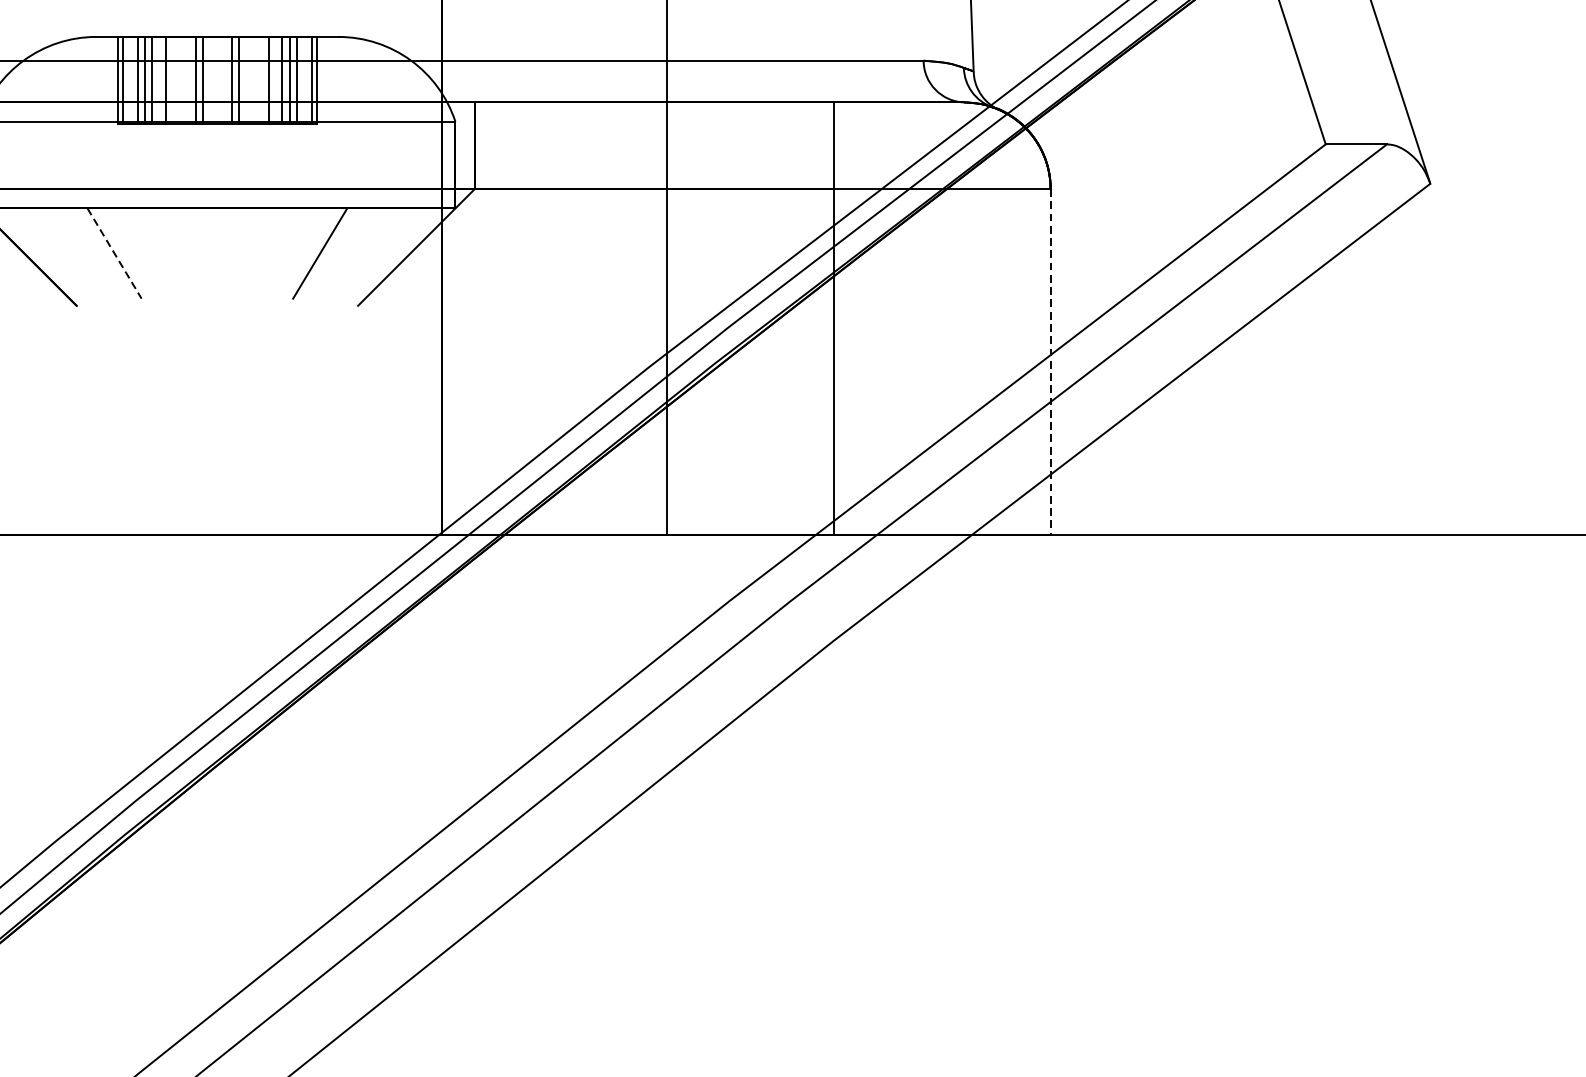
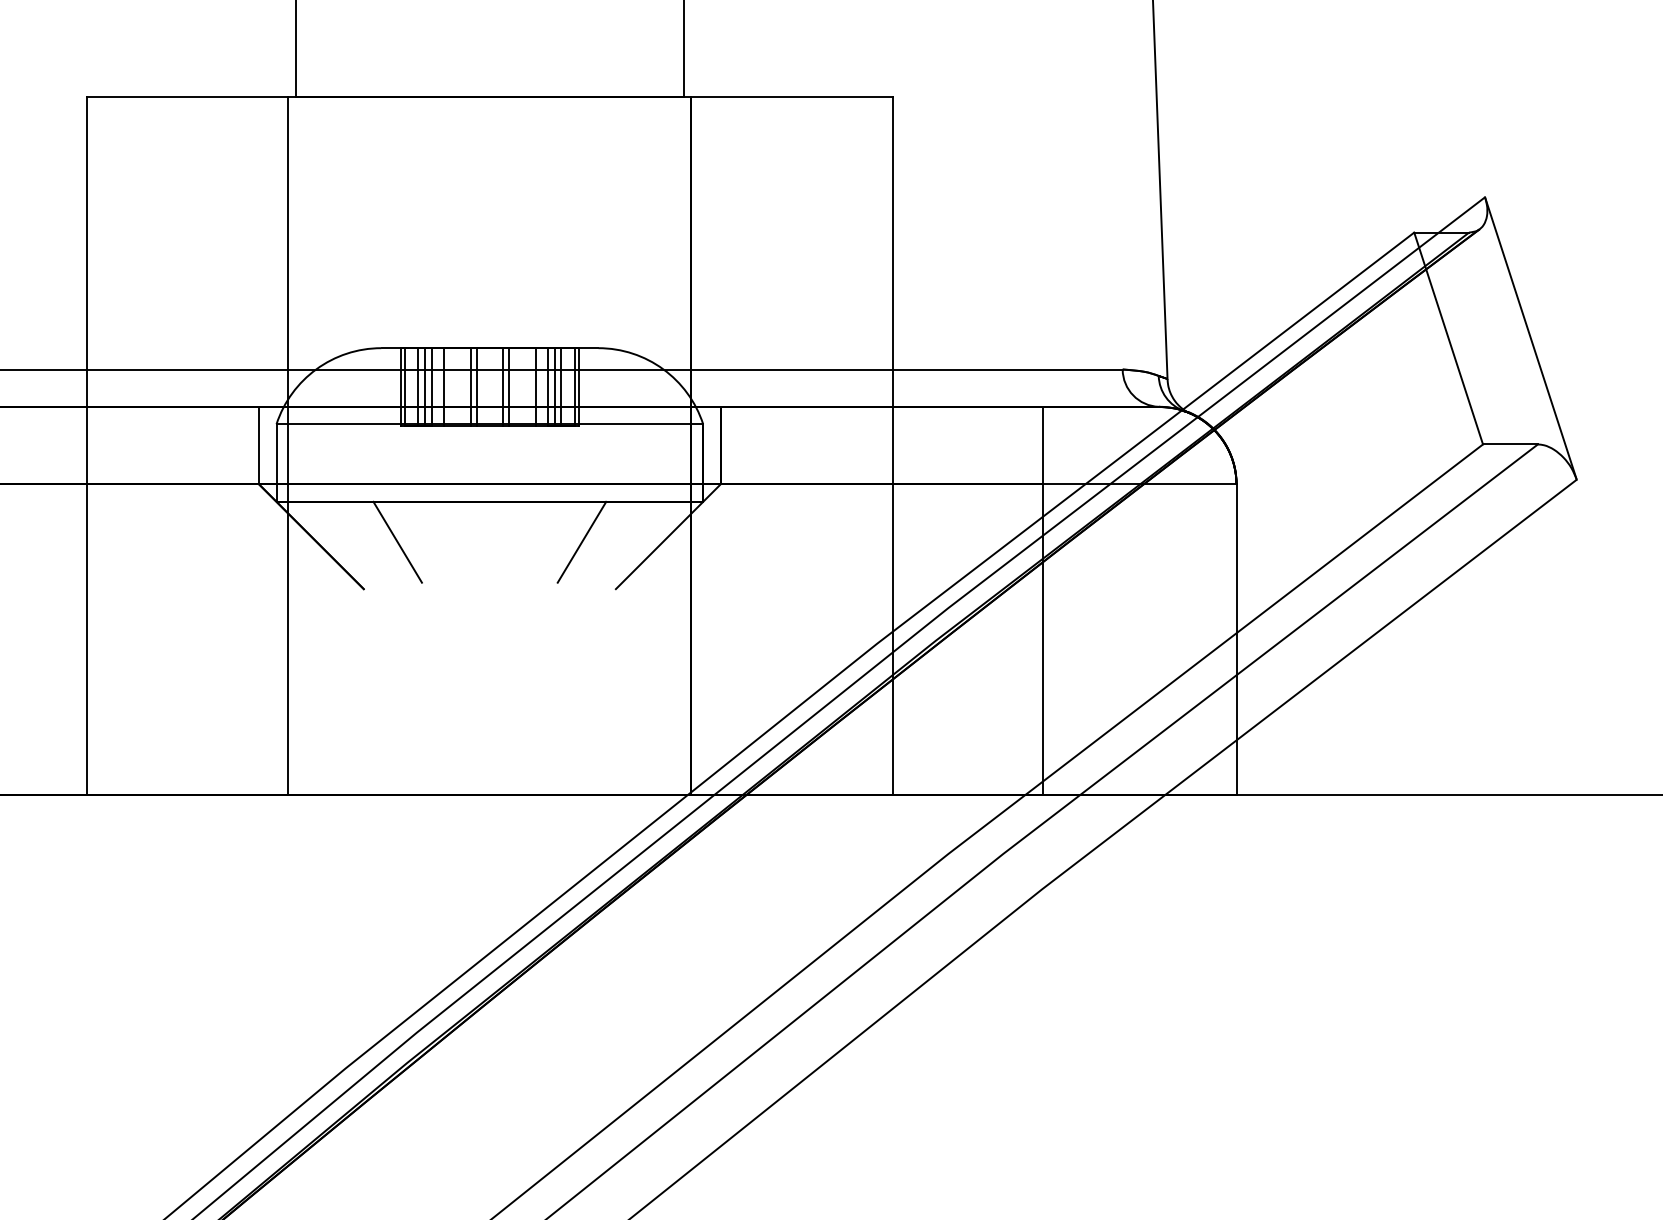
line: (115, 253) -> (398, 542), dashed -> solid
line: (1050, 363) -> (1236, 640), dashed -> solid

